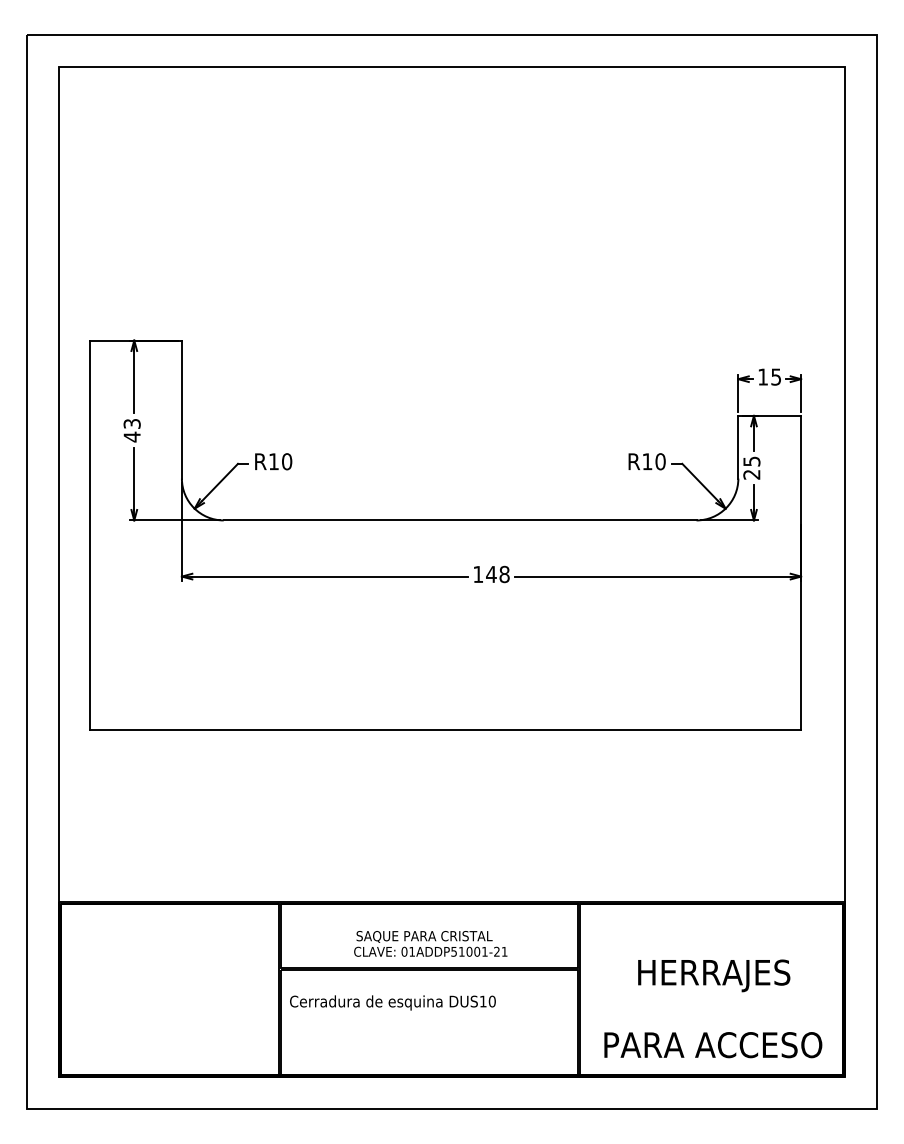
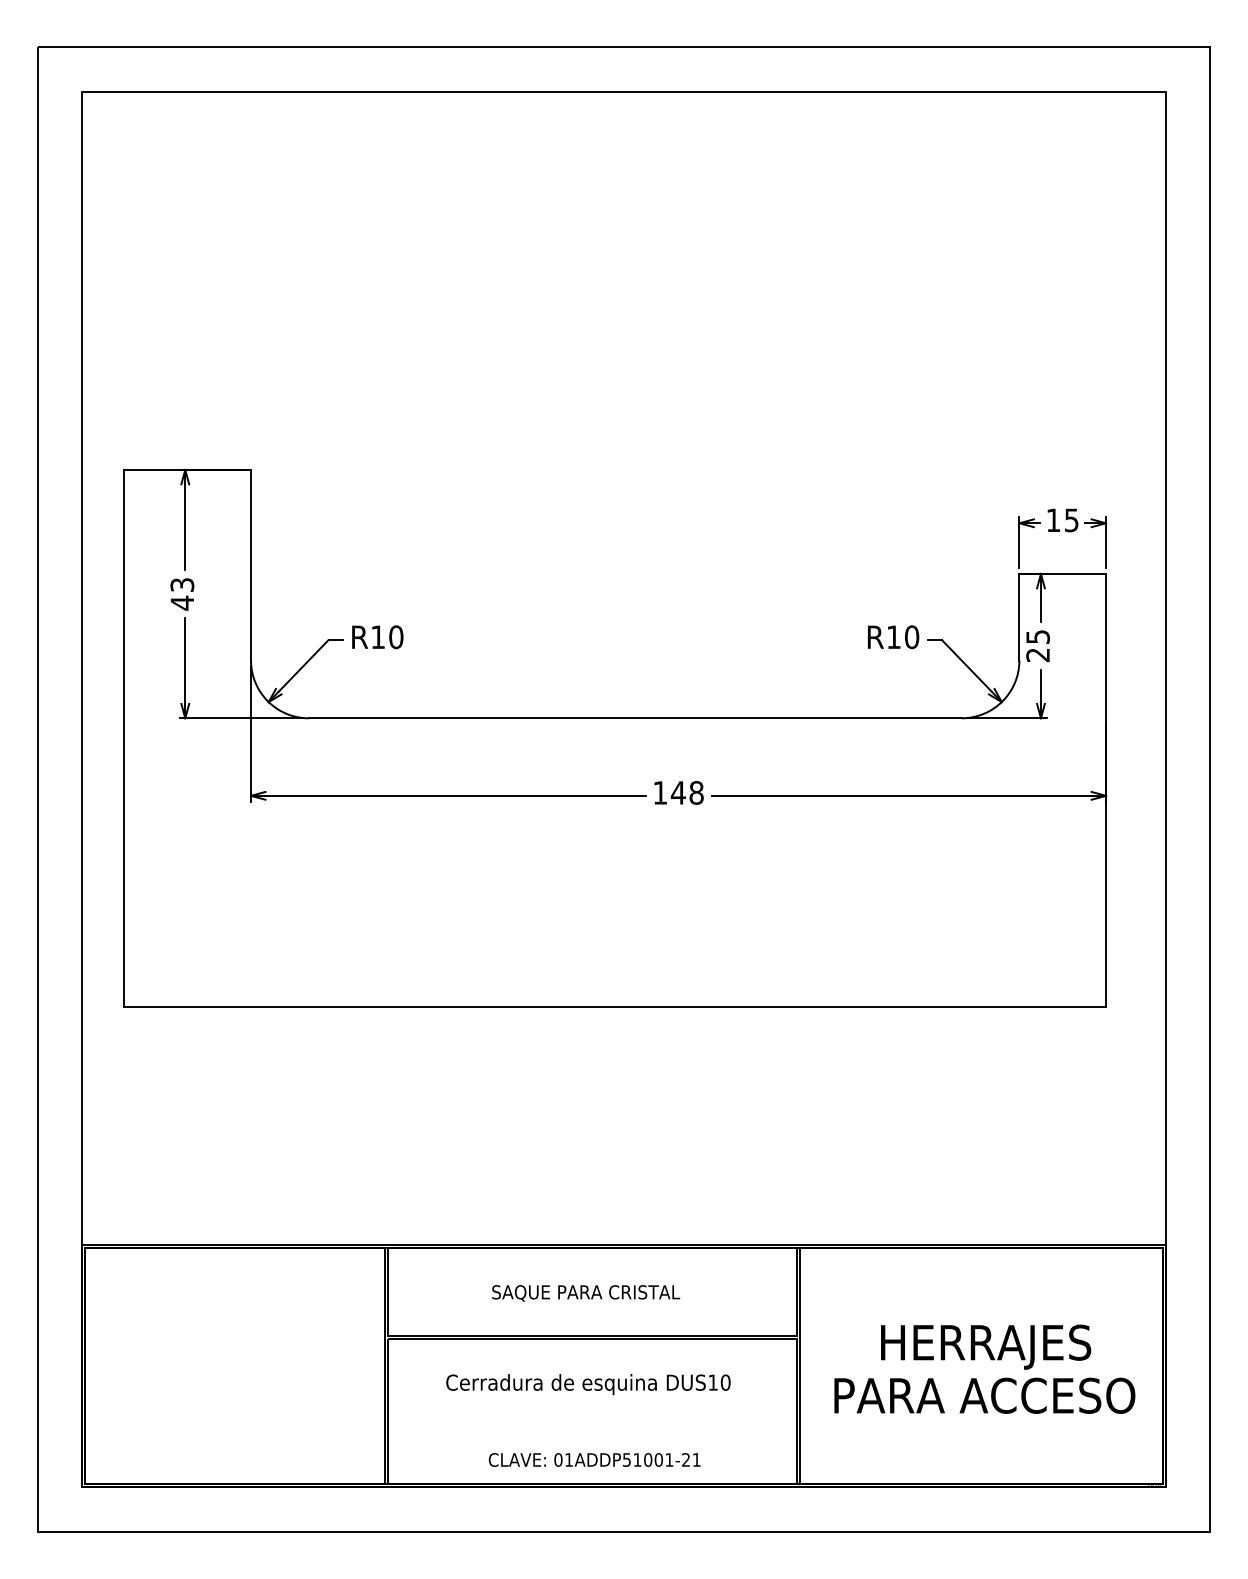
text: (430, 951) -> (594, 1459), moved
text: (392, 1002) -> (588, 1384), moved
text: (713, 1044) -> (984, 1395), moved

